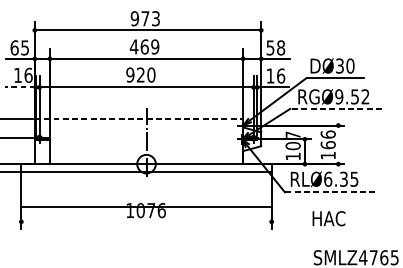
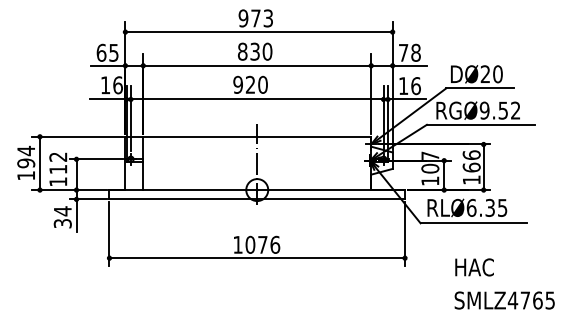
text: (144, 46) -> (254, 51), 469 -> 830
text: (270, 47) -> (403, 52), 58 -> 78
text: (339, 66) -> (485, 74), DØ30 -> DØ20
line: (19, 87) -> (107, 99), dashed -> solid
line: (335, 108) -> (480, 124), dashed -> solid
line: (139, 118) -> (248, 136), dashed -> solid
line: (338, 145) -> (483, 167), added
line: (329, 192) -> (473, 223), dashed -> solid
line: (146, 206) -> (257, 258), moved
text: (328, 218) -> (474, 267), moved

